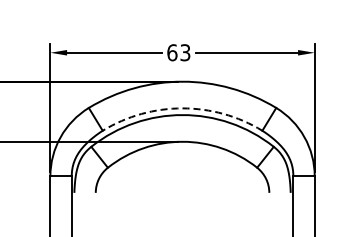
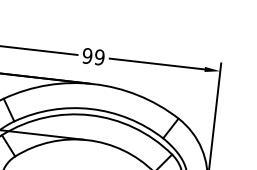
text: (178, 52) -> (93, 56), 63 -> 99
arc: (182, 108) -> (91, 109), dashed -> solid

